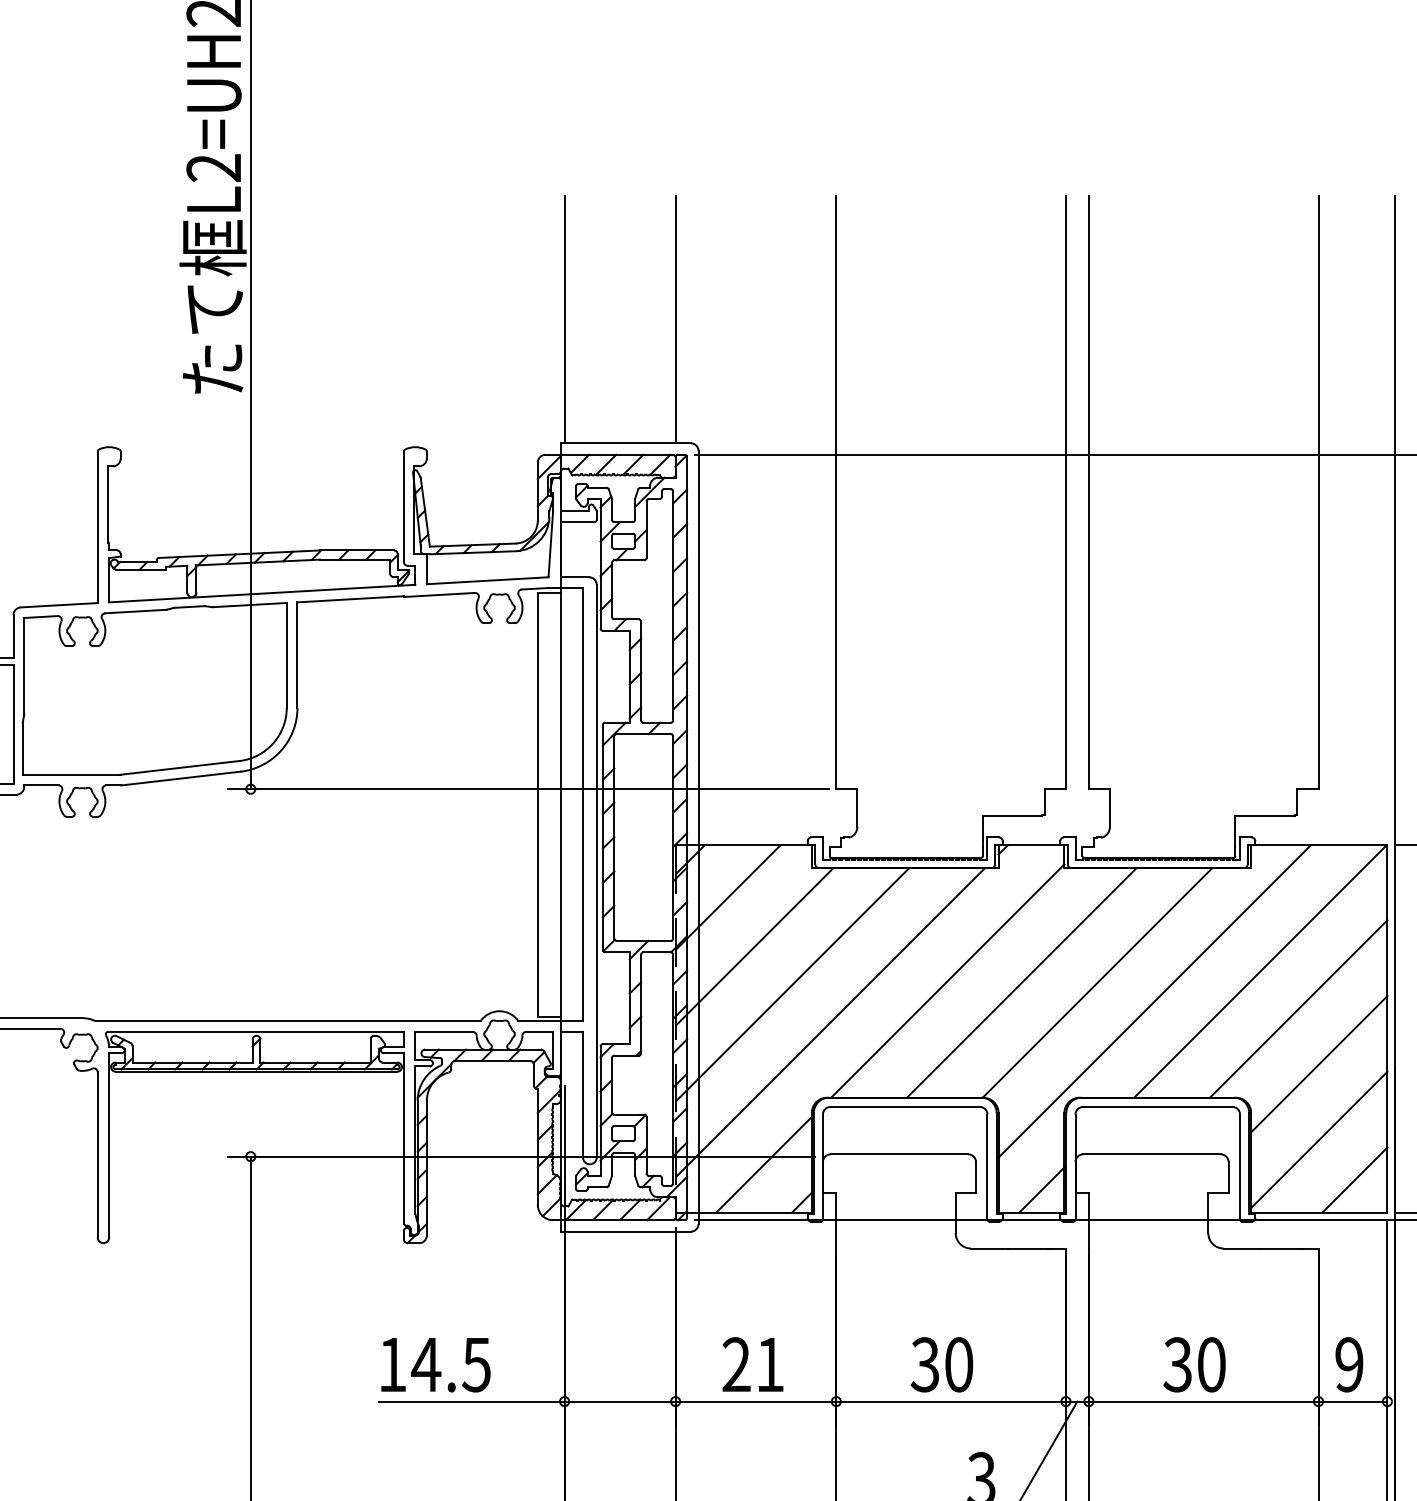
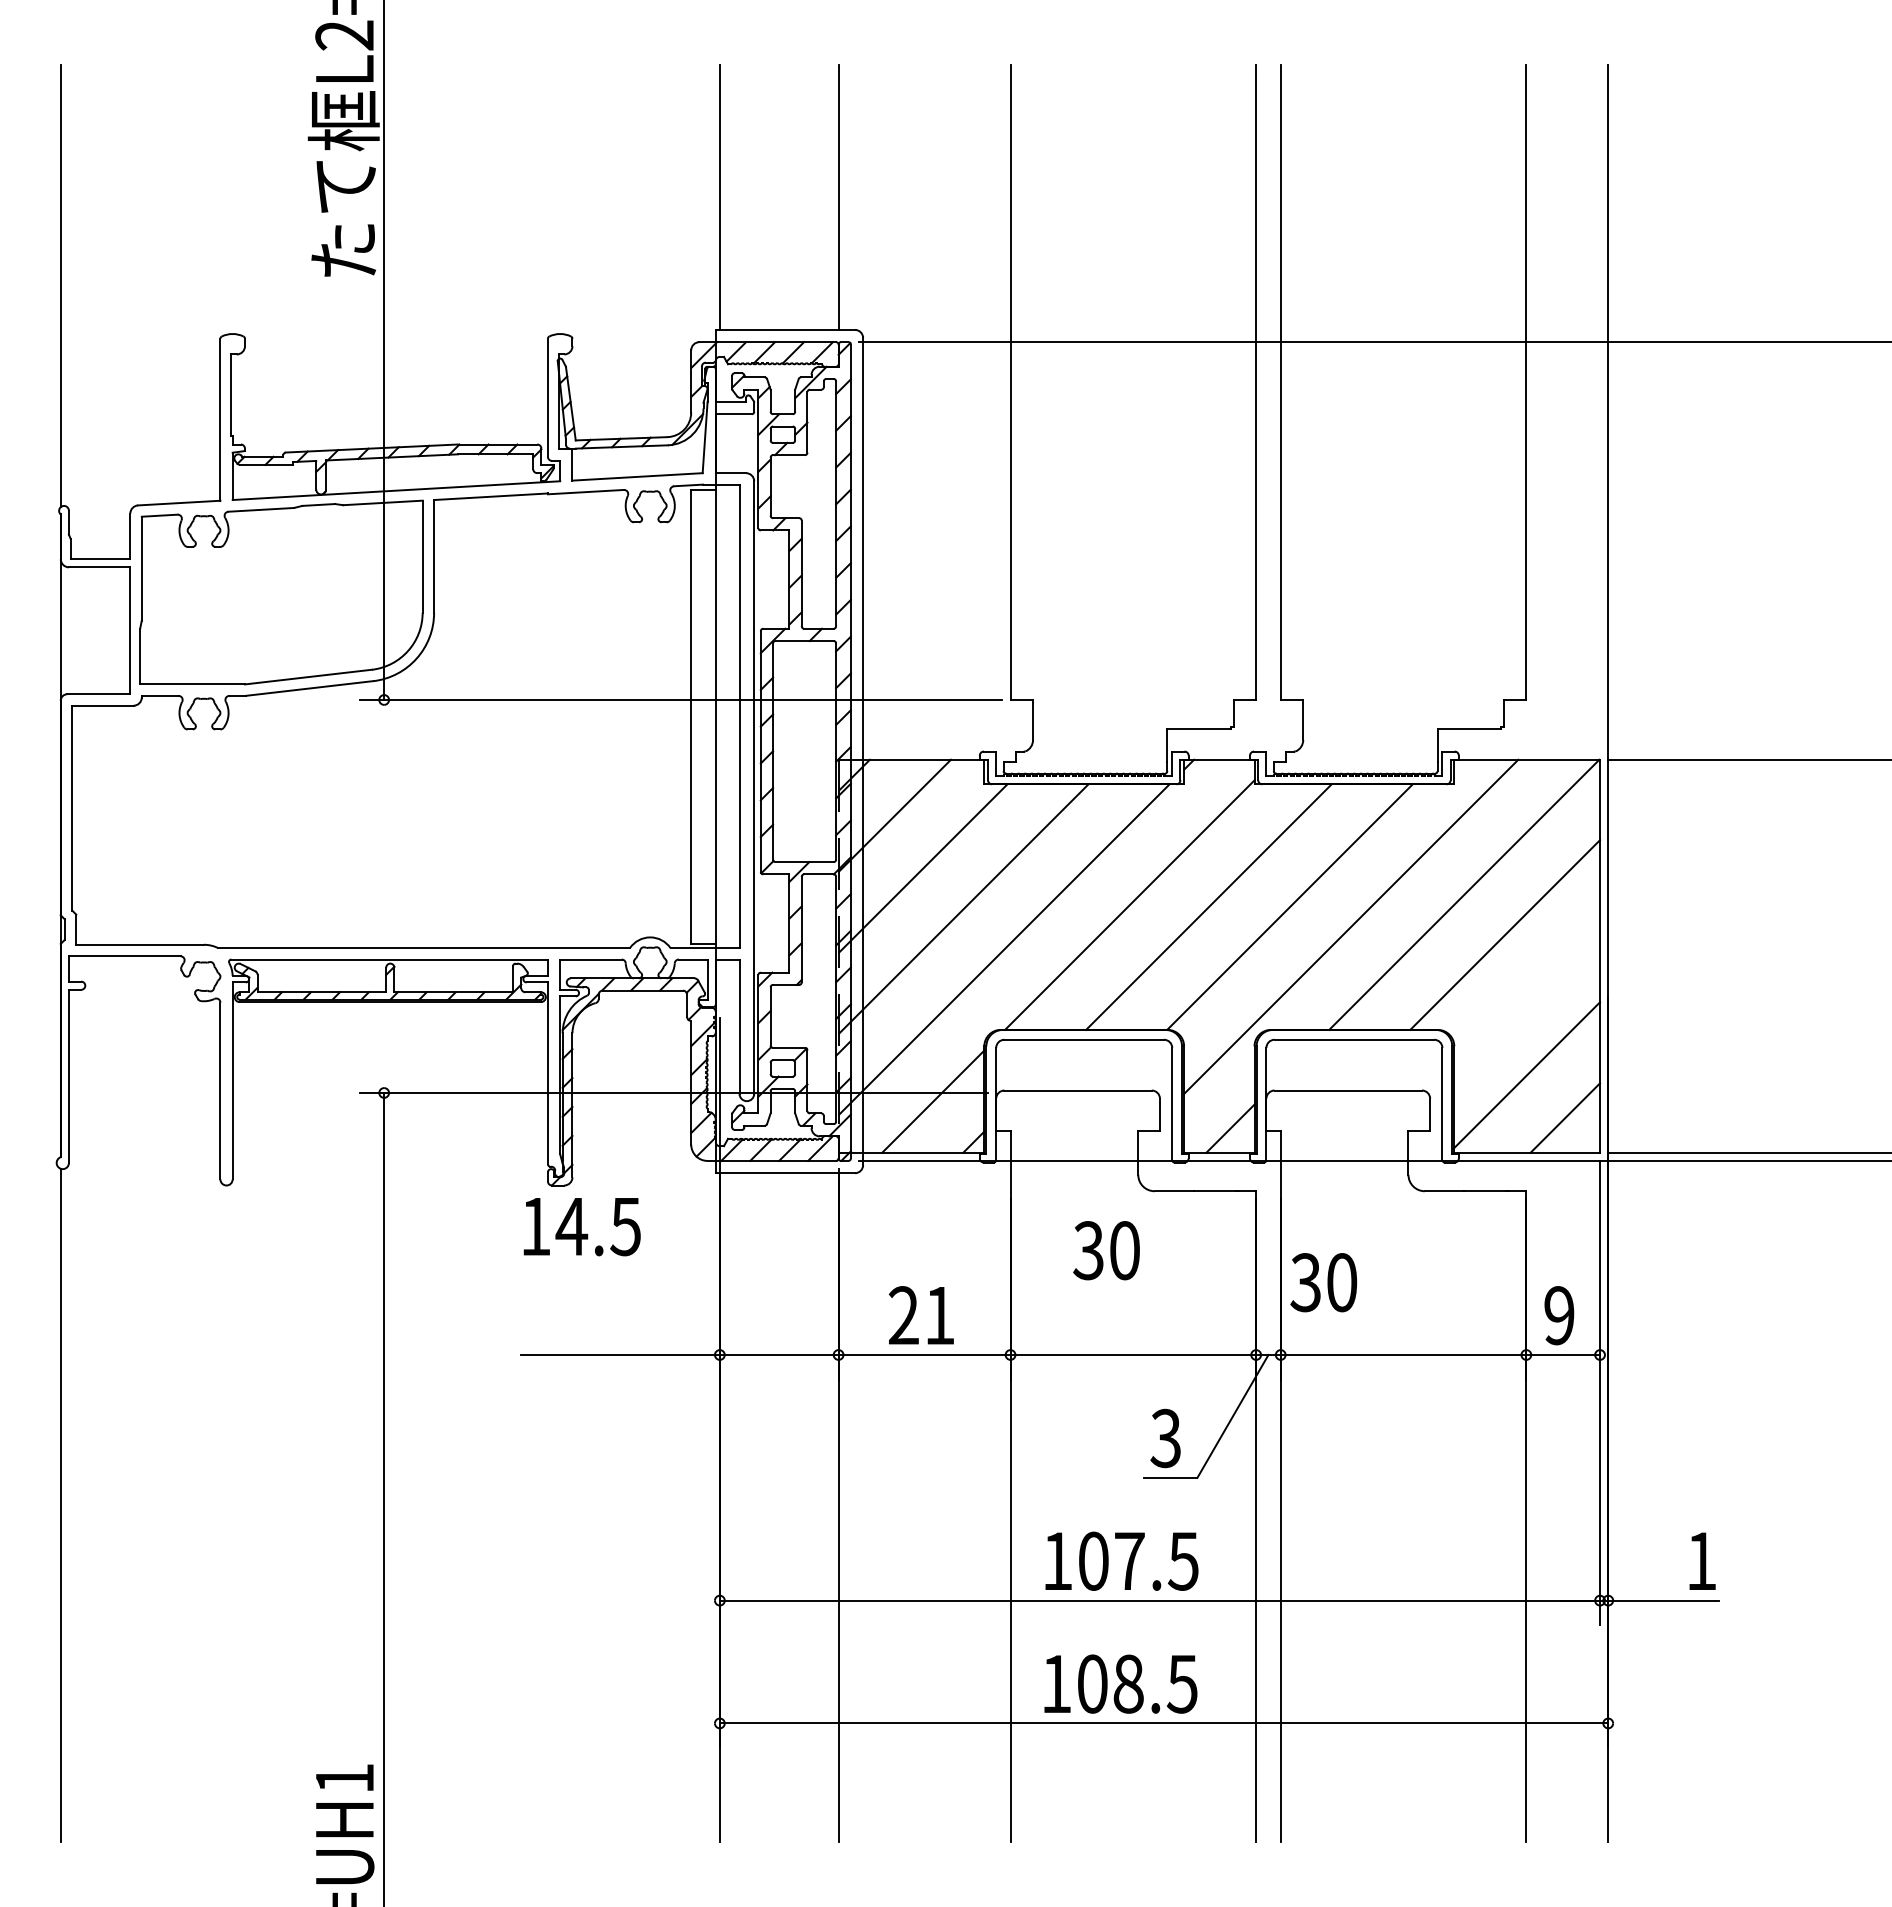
line: (1319, 1063) -> (1527, 993), removed
text: (941, 1364) -> (1106, 1250), moved
text: (1194, 1364) -> (1323, 1282), moved
text: (435, 1365) -> (581, 1227), moved

